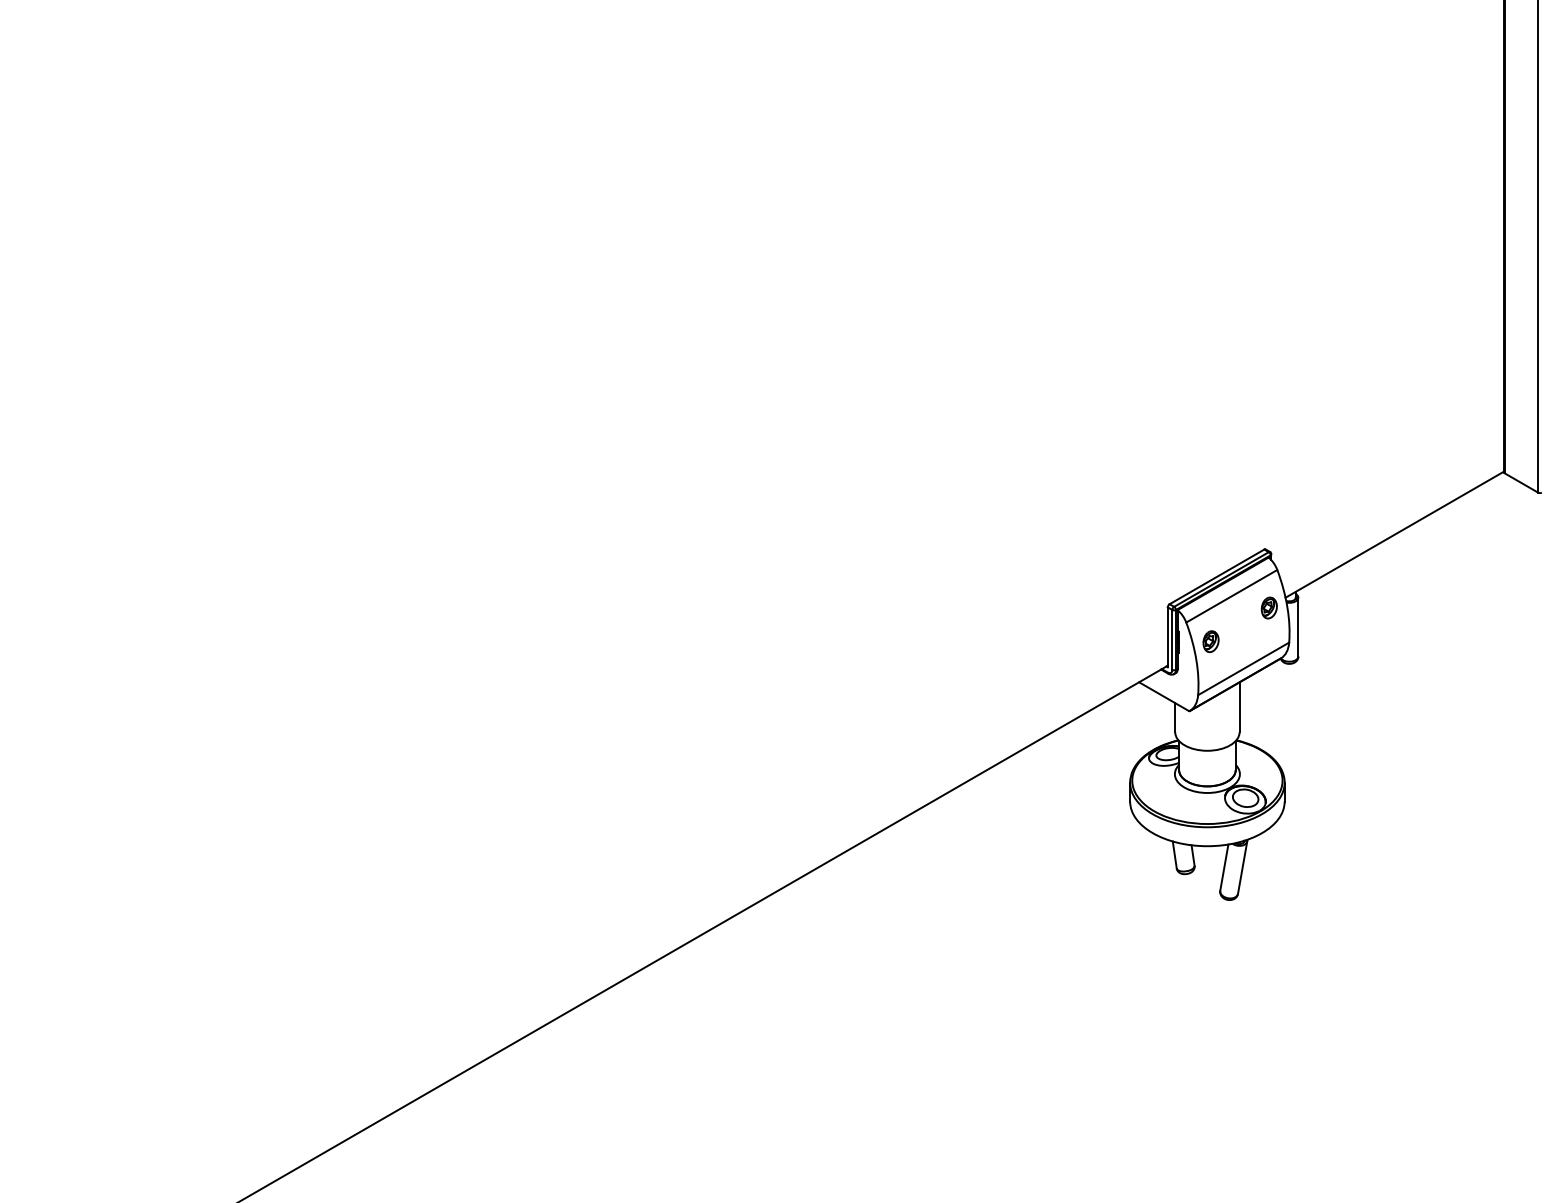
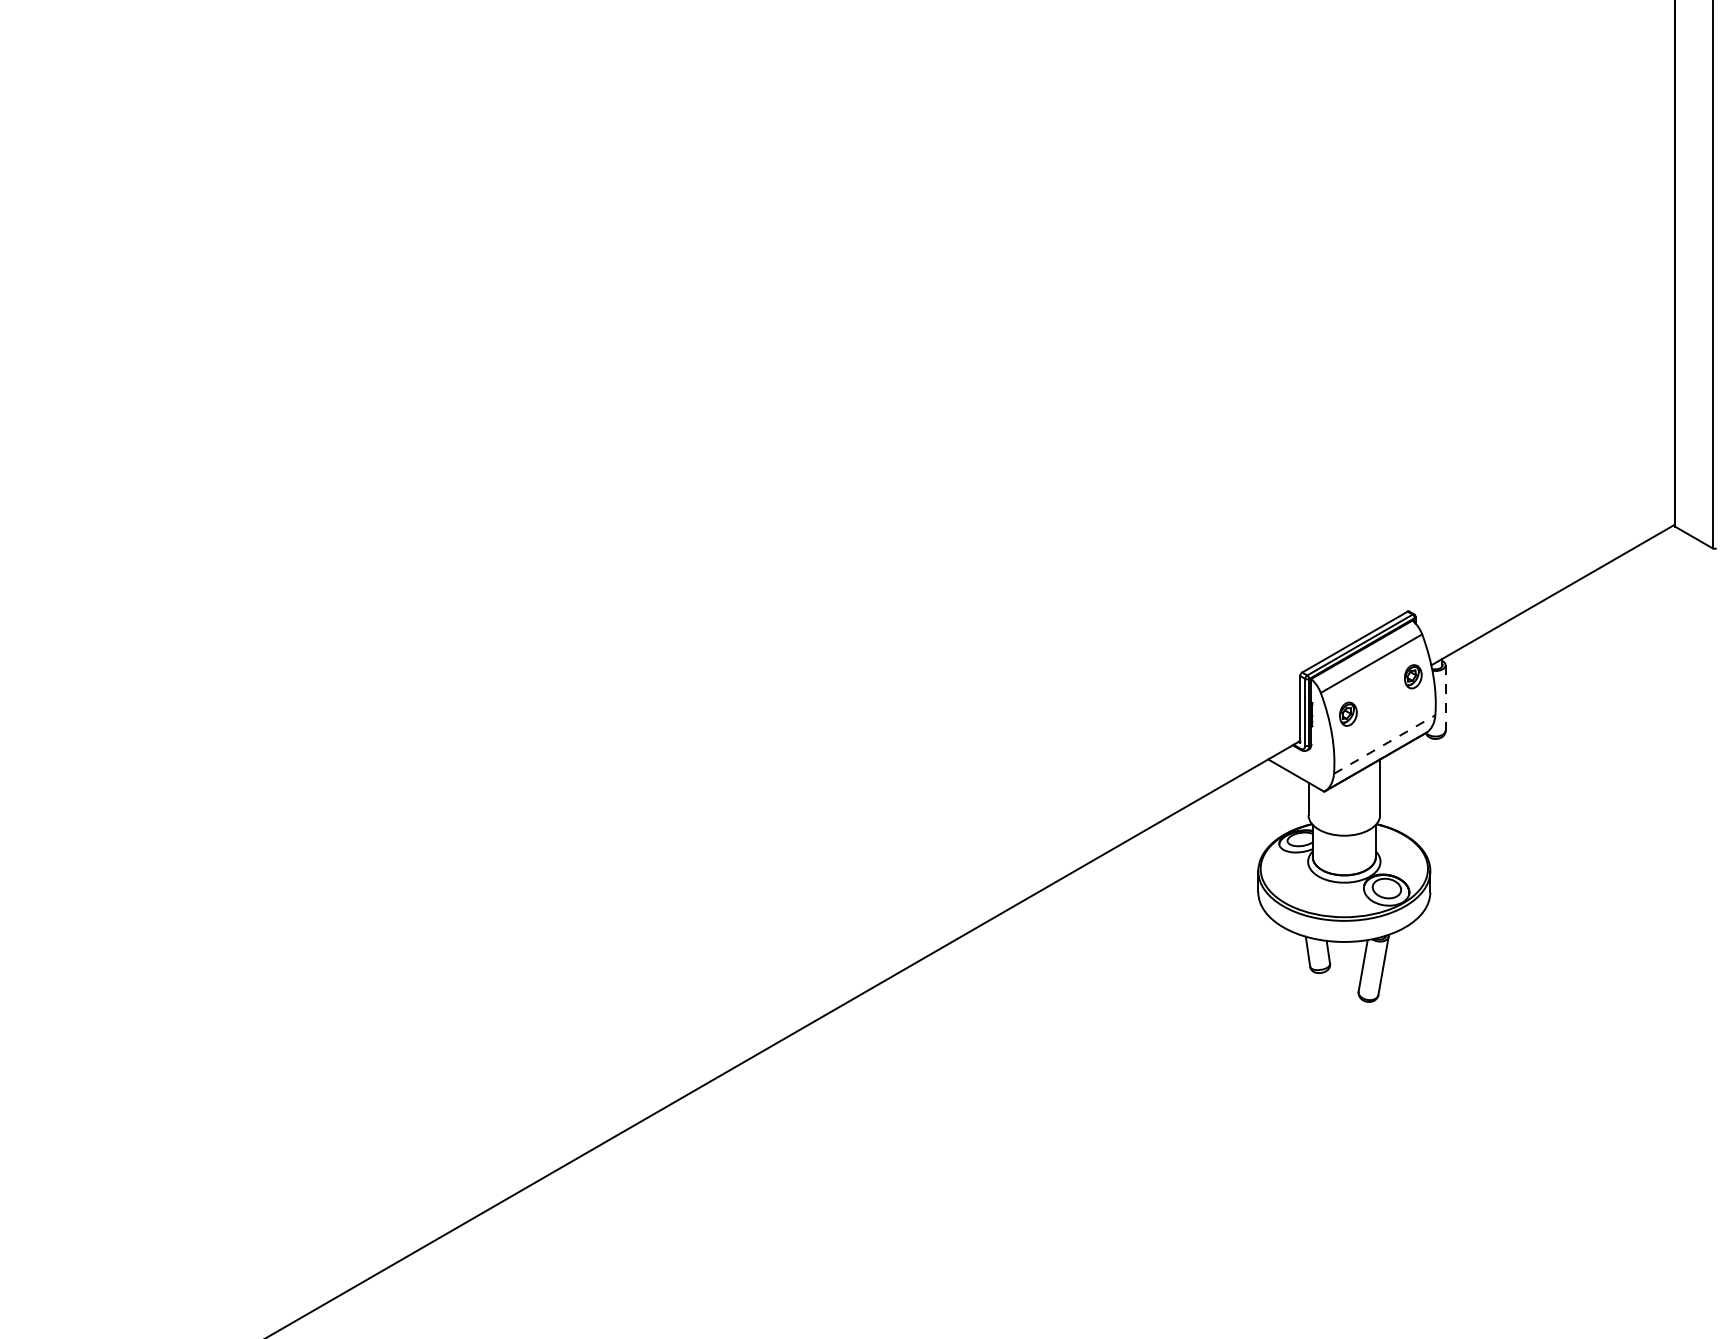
line: (1298, 627) -> (1445, 698), solid -> dashed
line: (1243, 668) -> (1384, 744), solid -> dashed

